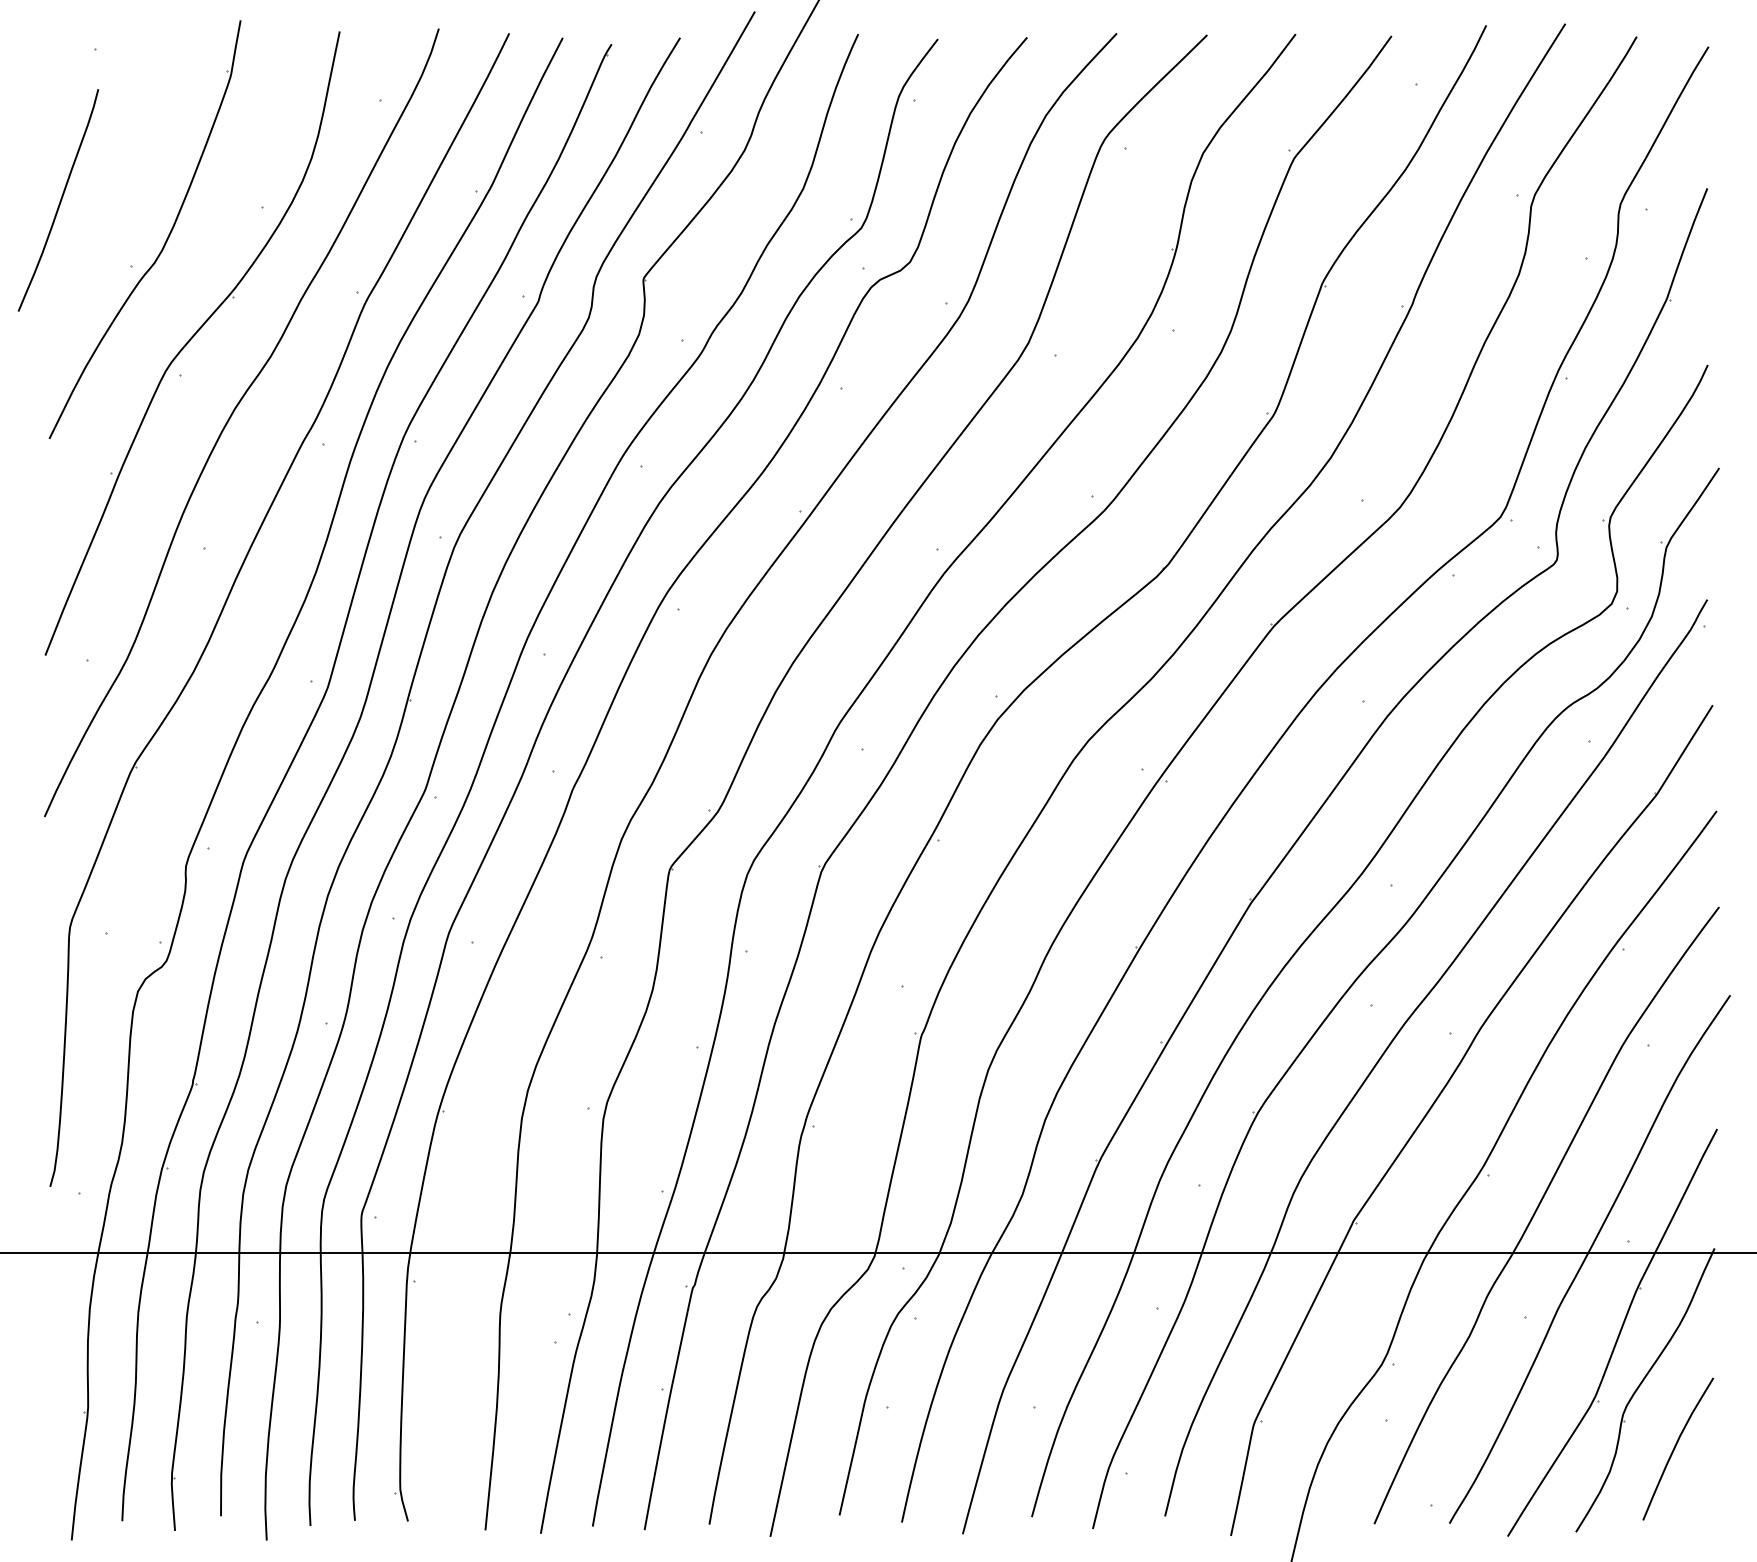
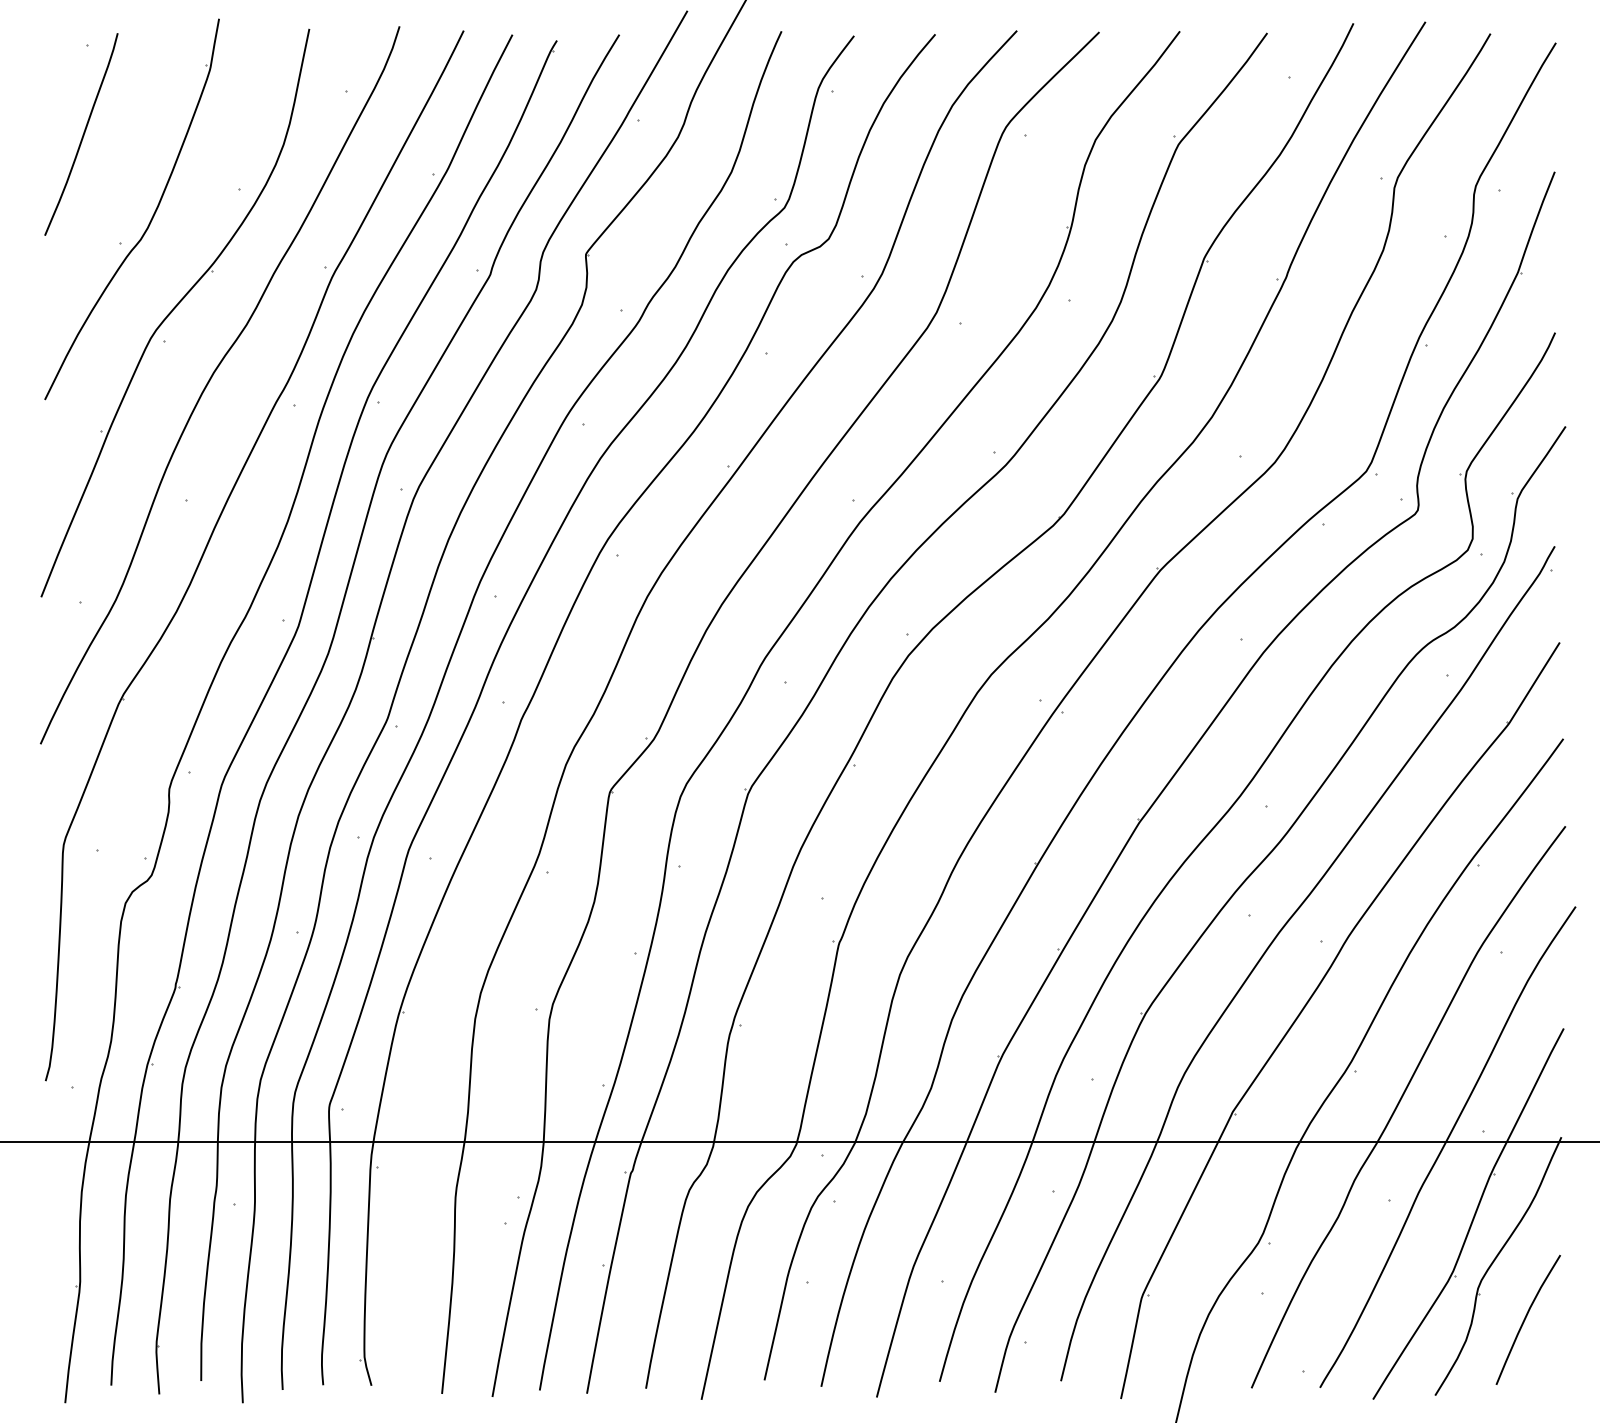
curve: (59, 201) -> (82, 135), moved

